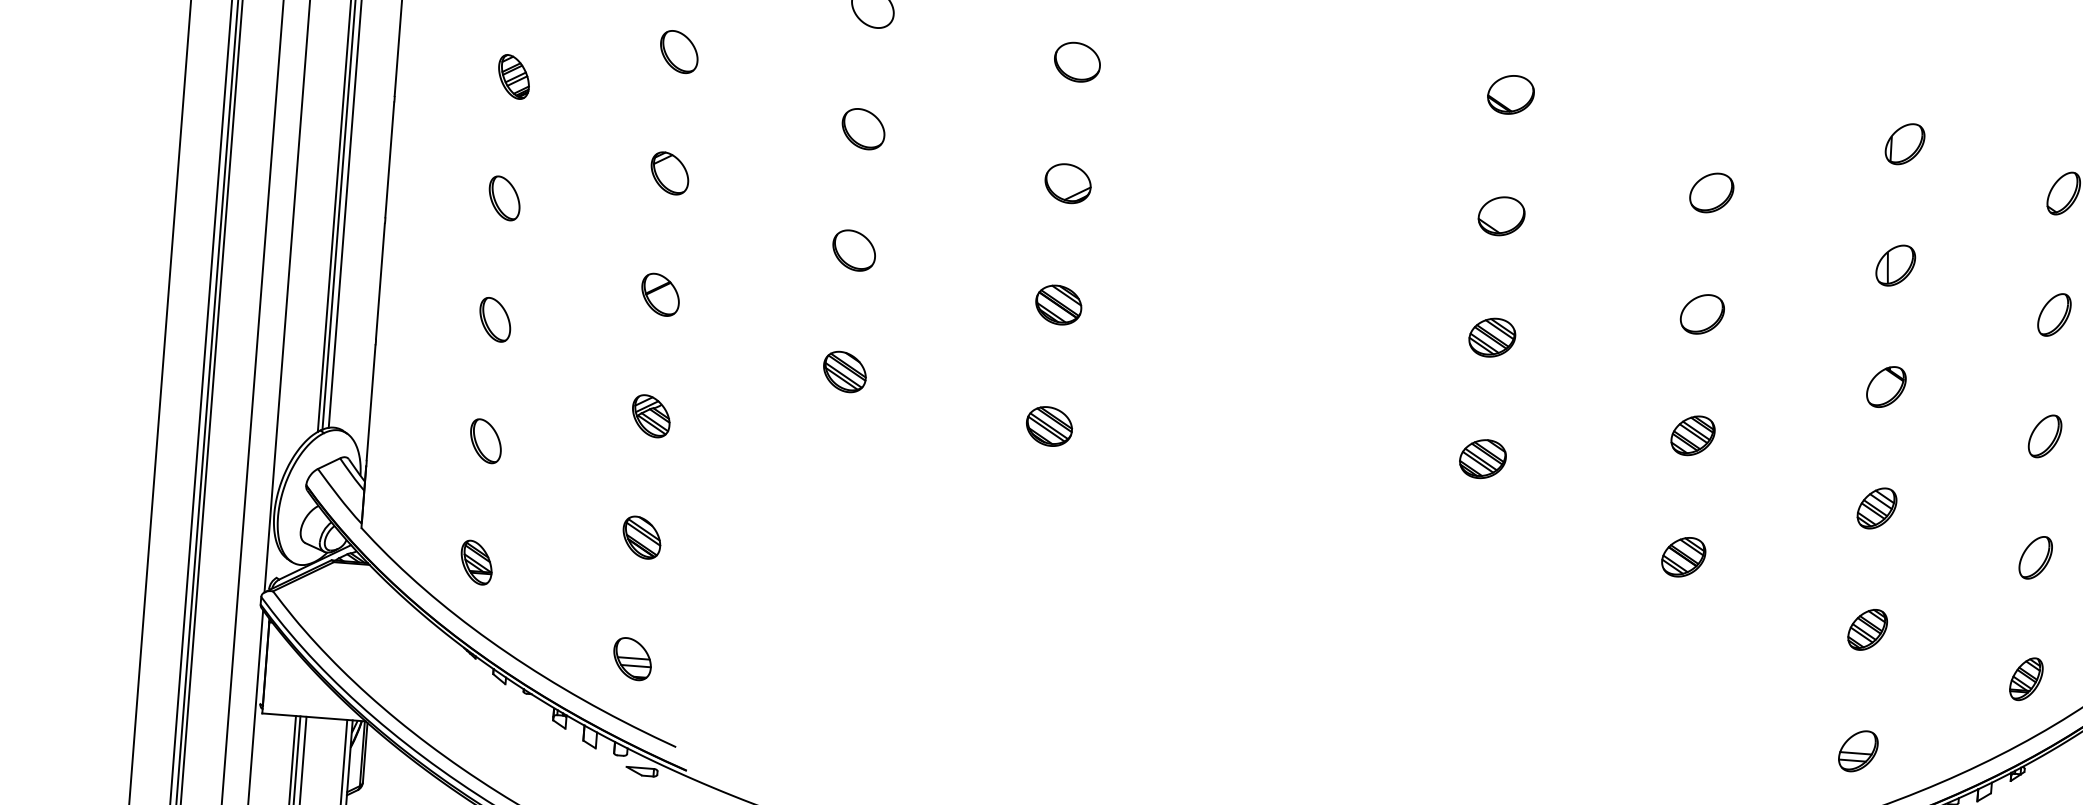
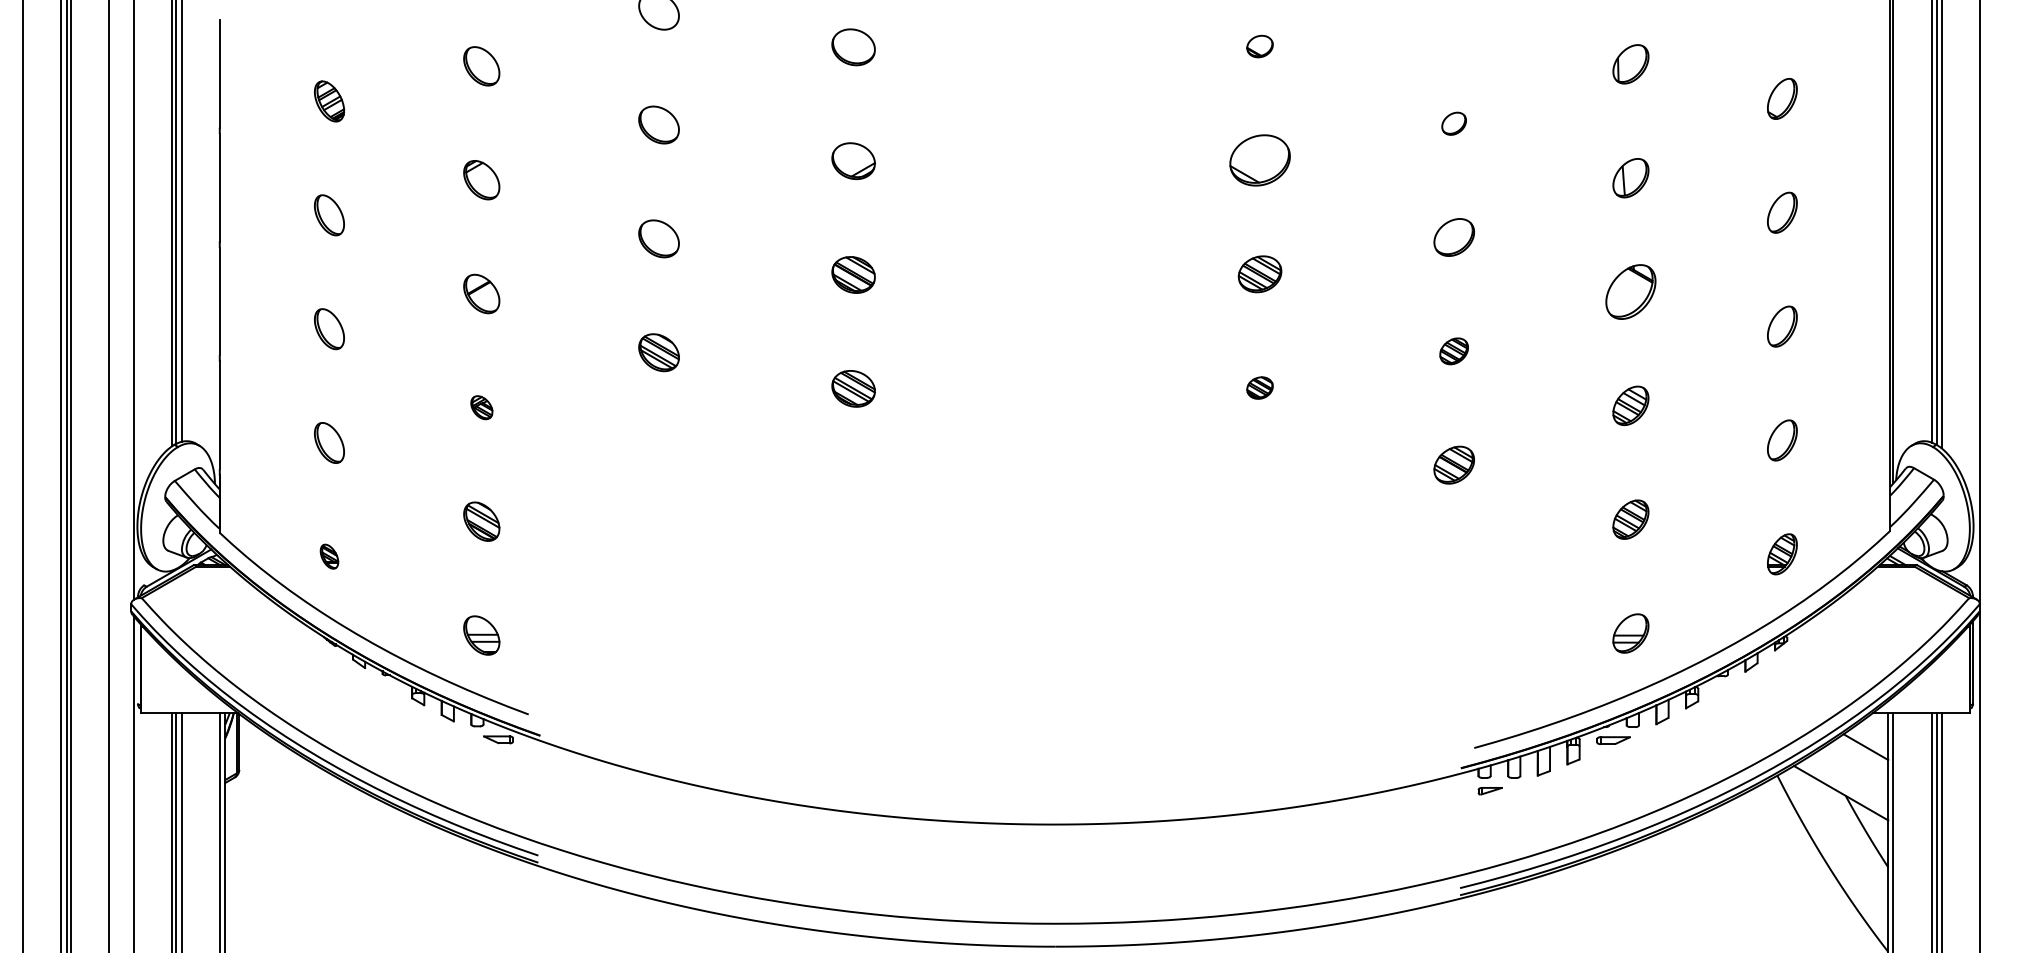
part: (1510, 94) -> (1259, 46), size x0.6
part: (1710, 192) -> (1453, 123), size x0.6
part: (1501, 216) -> (1259, 160), size x1.4
part: (1885, 386) -> (1630, 291), size x1.4
part: (650, 415) -> (481, 407), size x0.6
part: (1692, 435) -> (1453, 351), size x0.7
part: (1482, 458) -> (1259, 387), size x0.6
part: (476, 562) -> (329, 556), size x0.6

